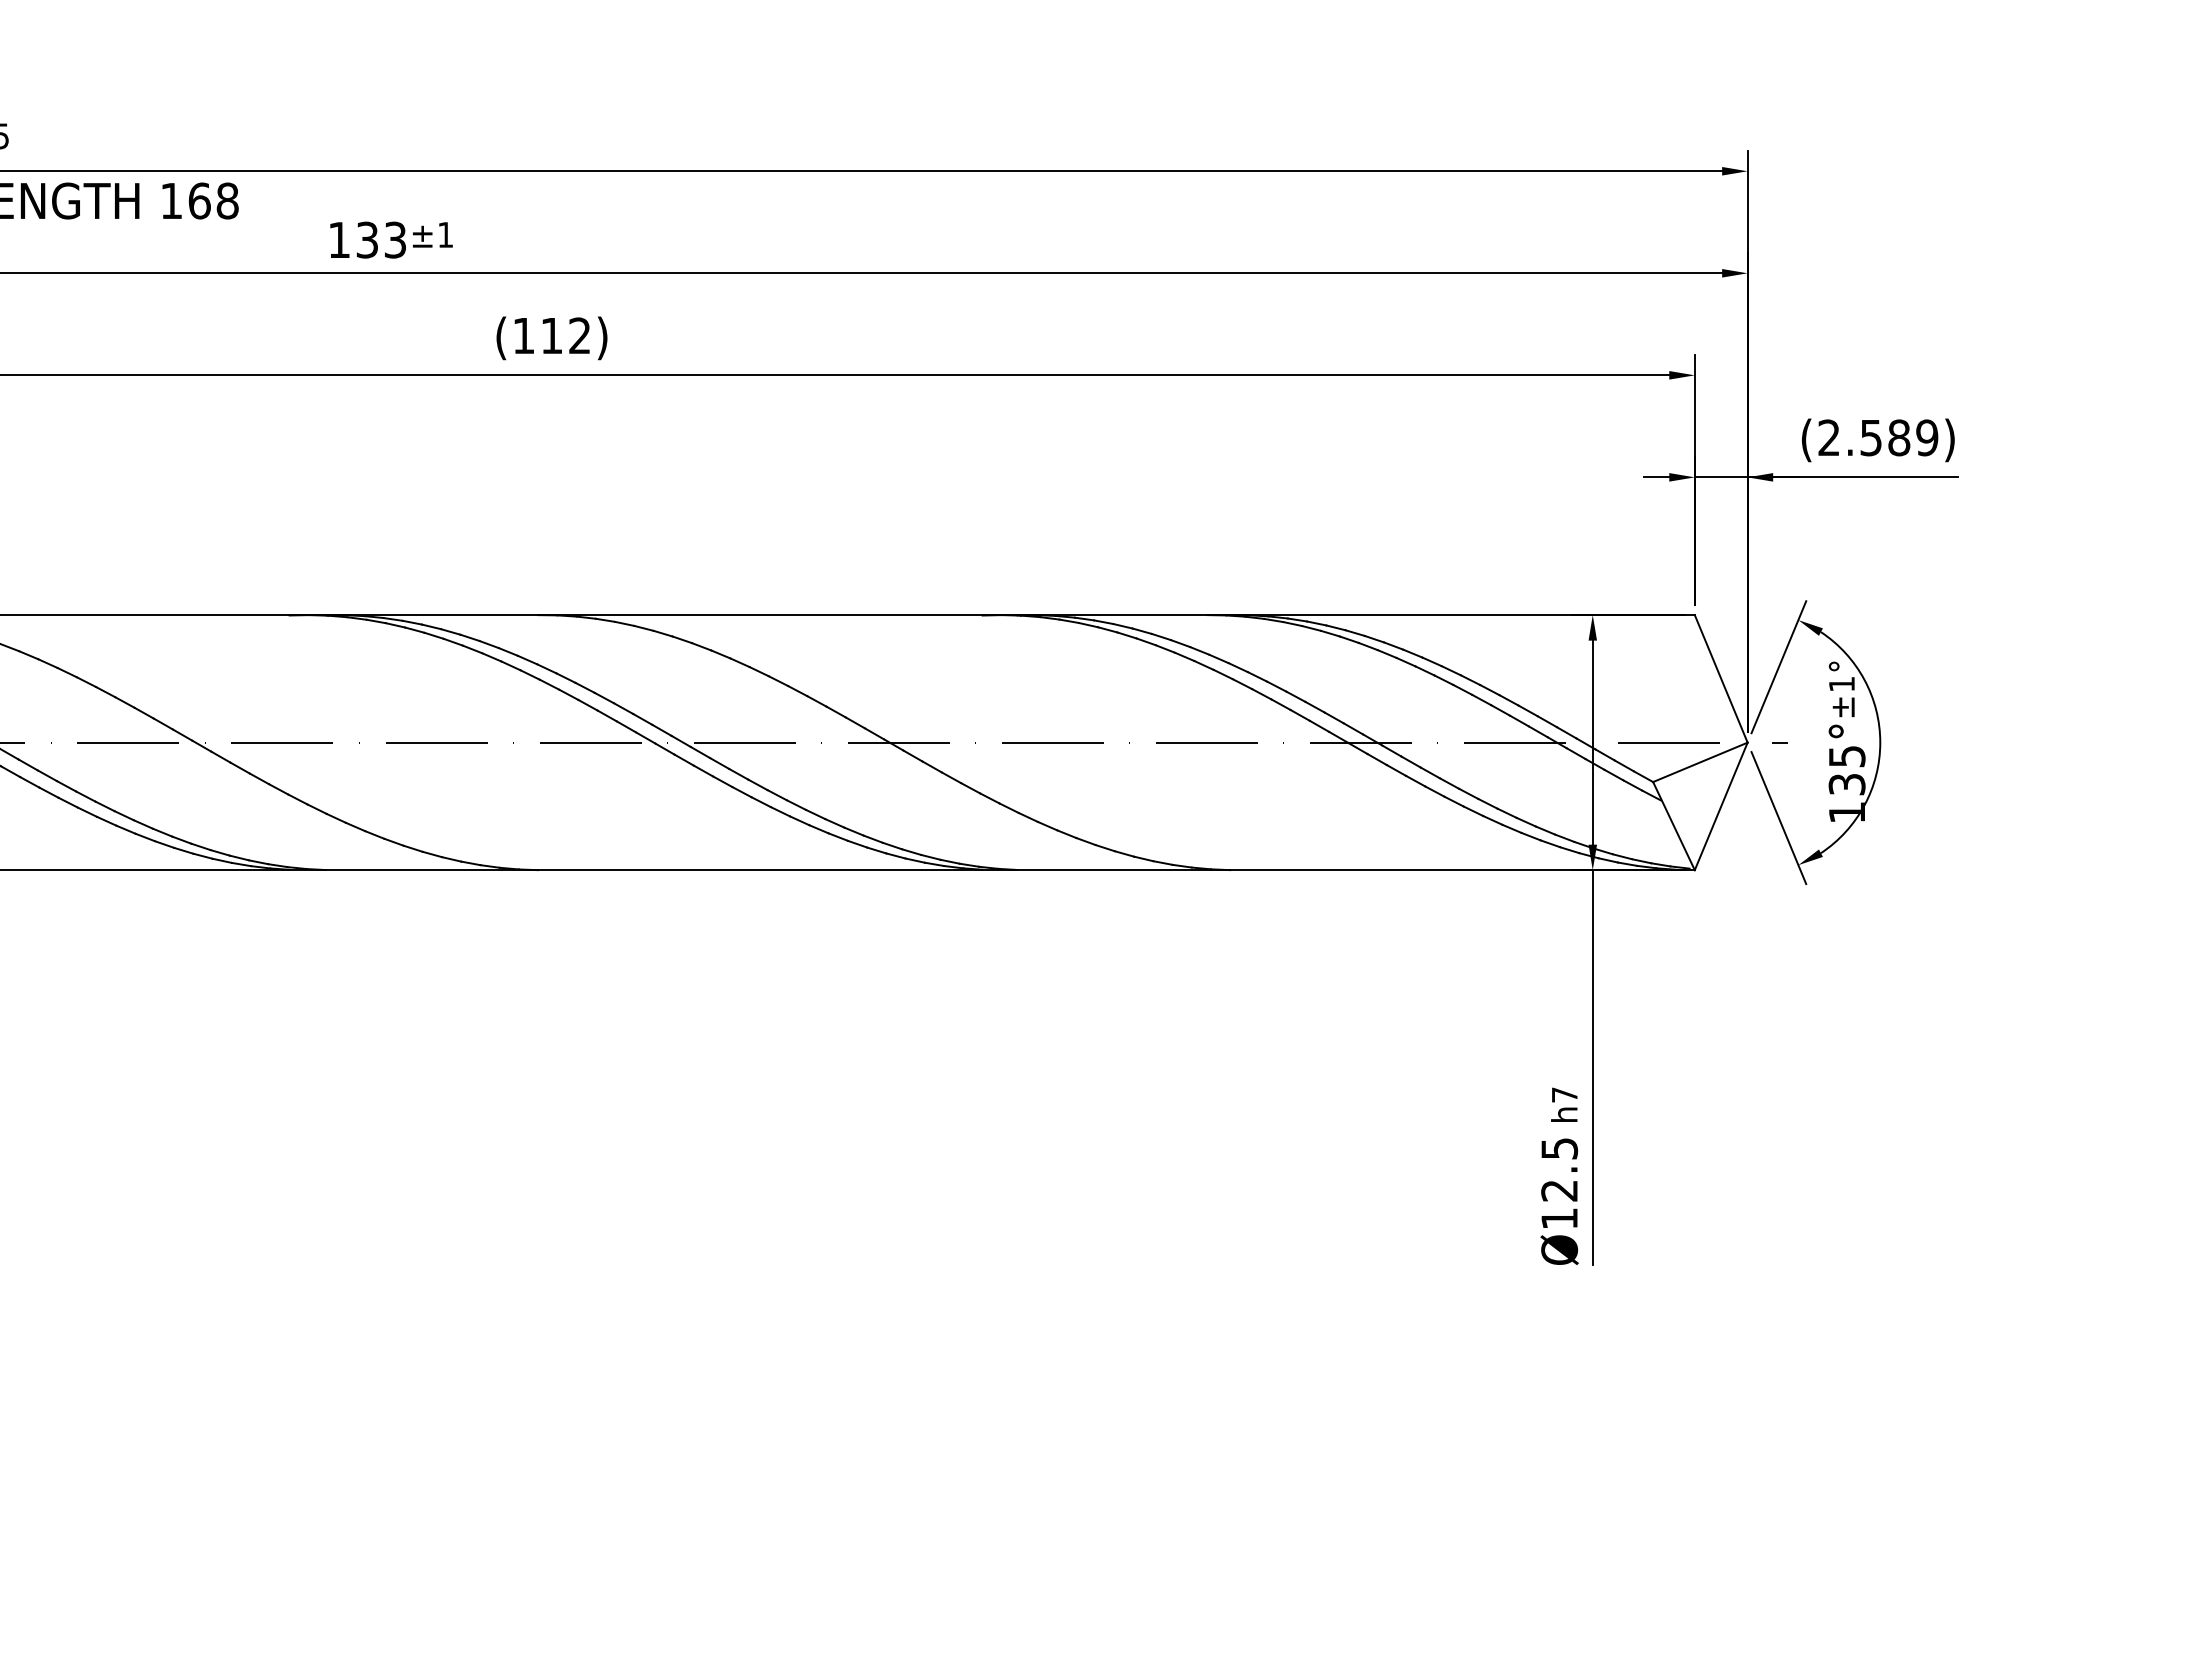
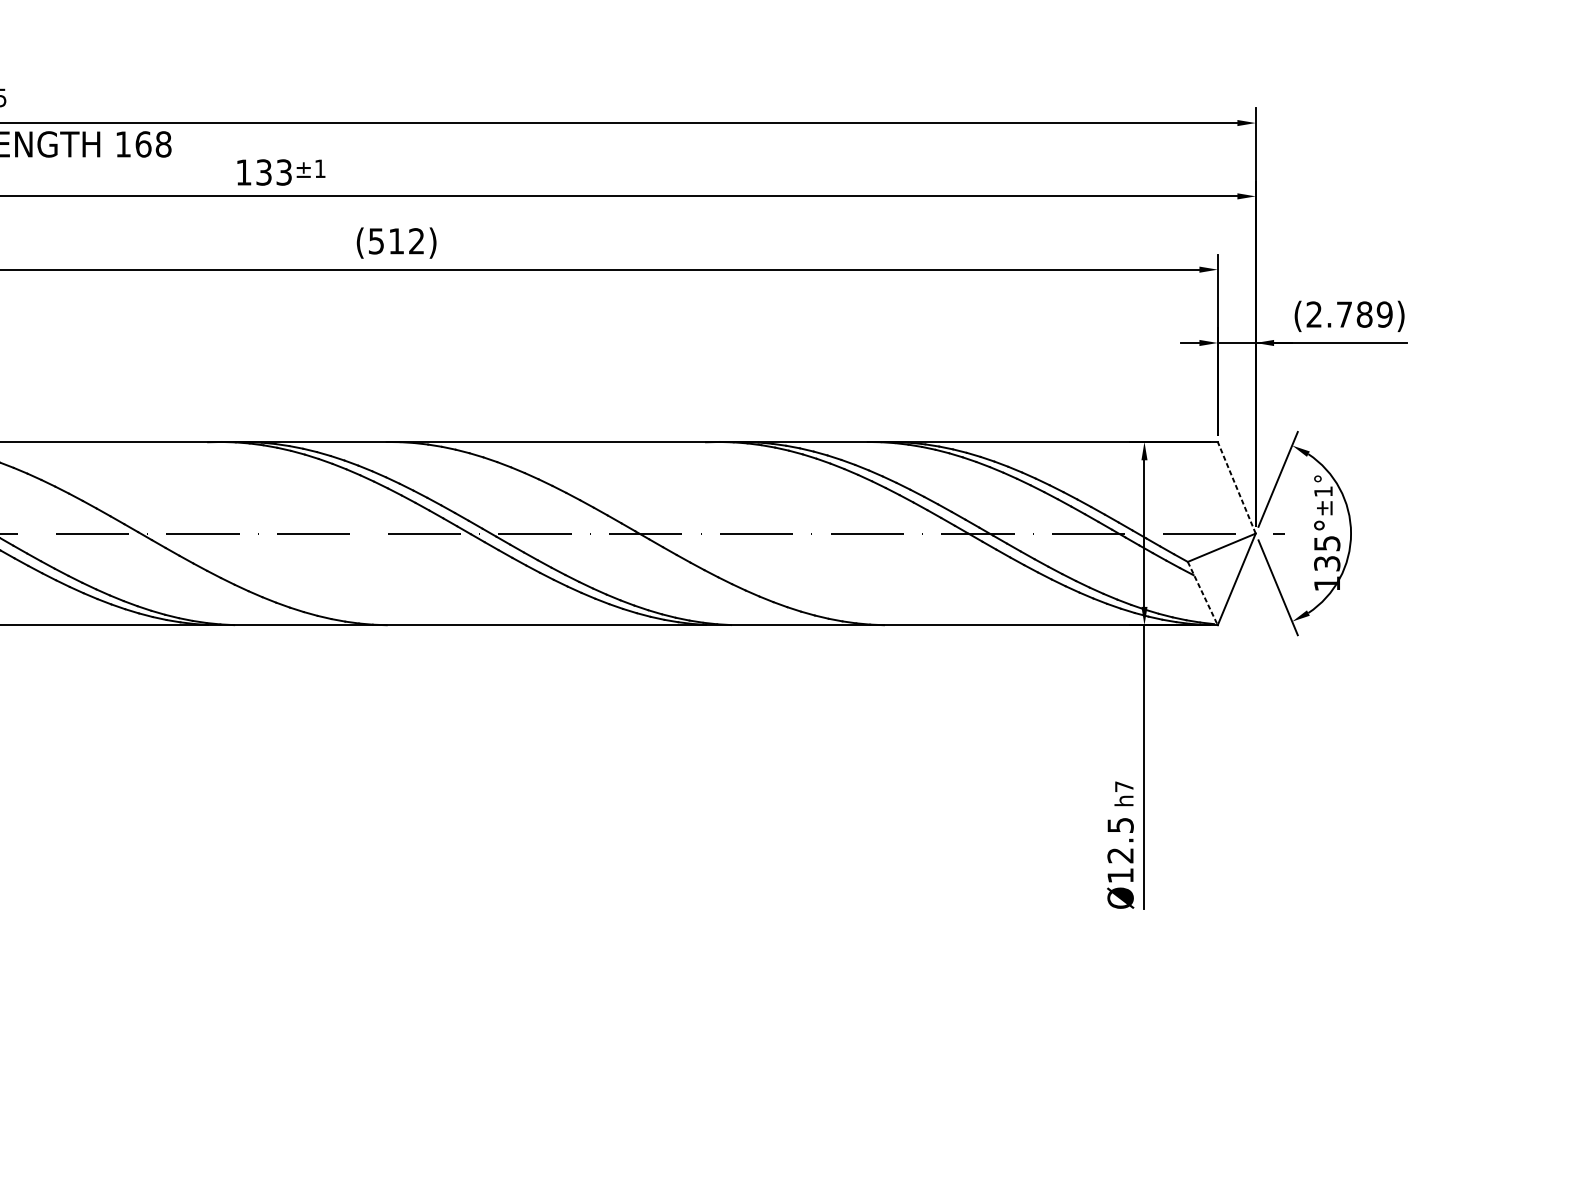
text: (523, 336) -> (376, 241), (112) -> (512)
text: (1870, 438) -> (1344, 315), (2.589) -> (2.789)
line: (1721, 678) -> (1236, 487), solid -> dashed
line: (1673, 826) -> (1202, 593), solid -> dashed

